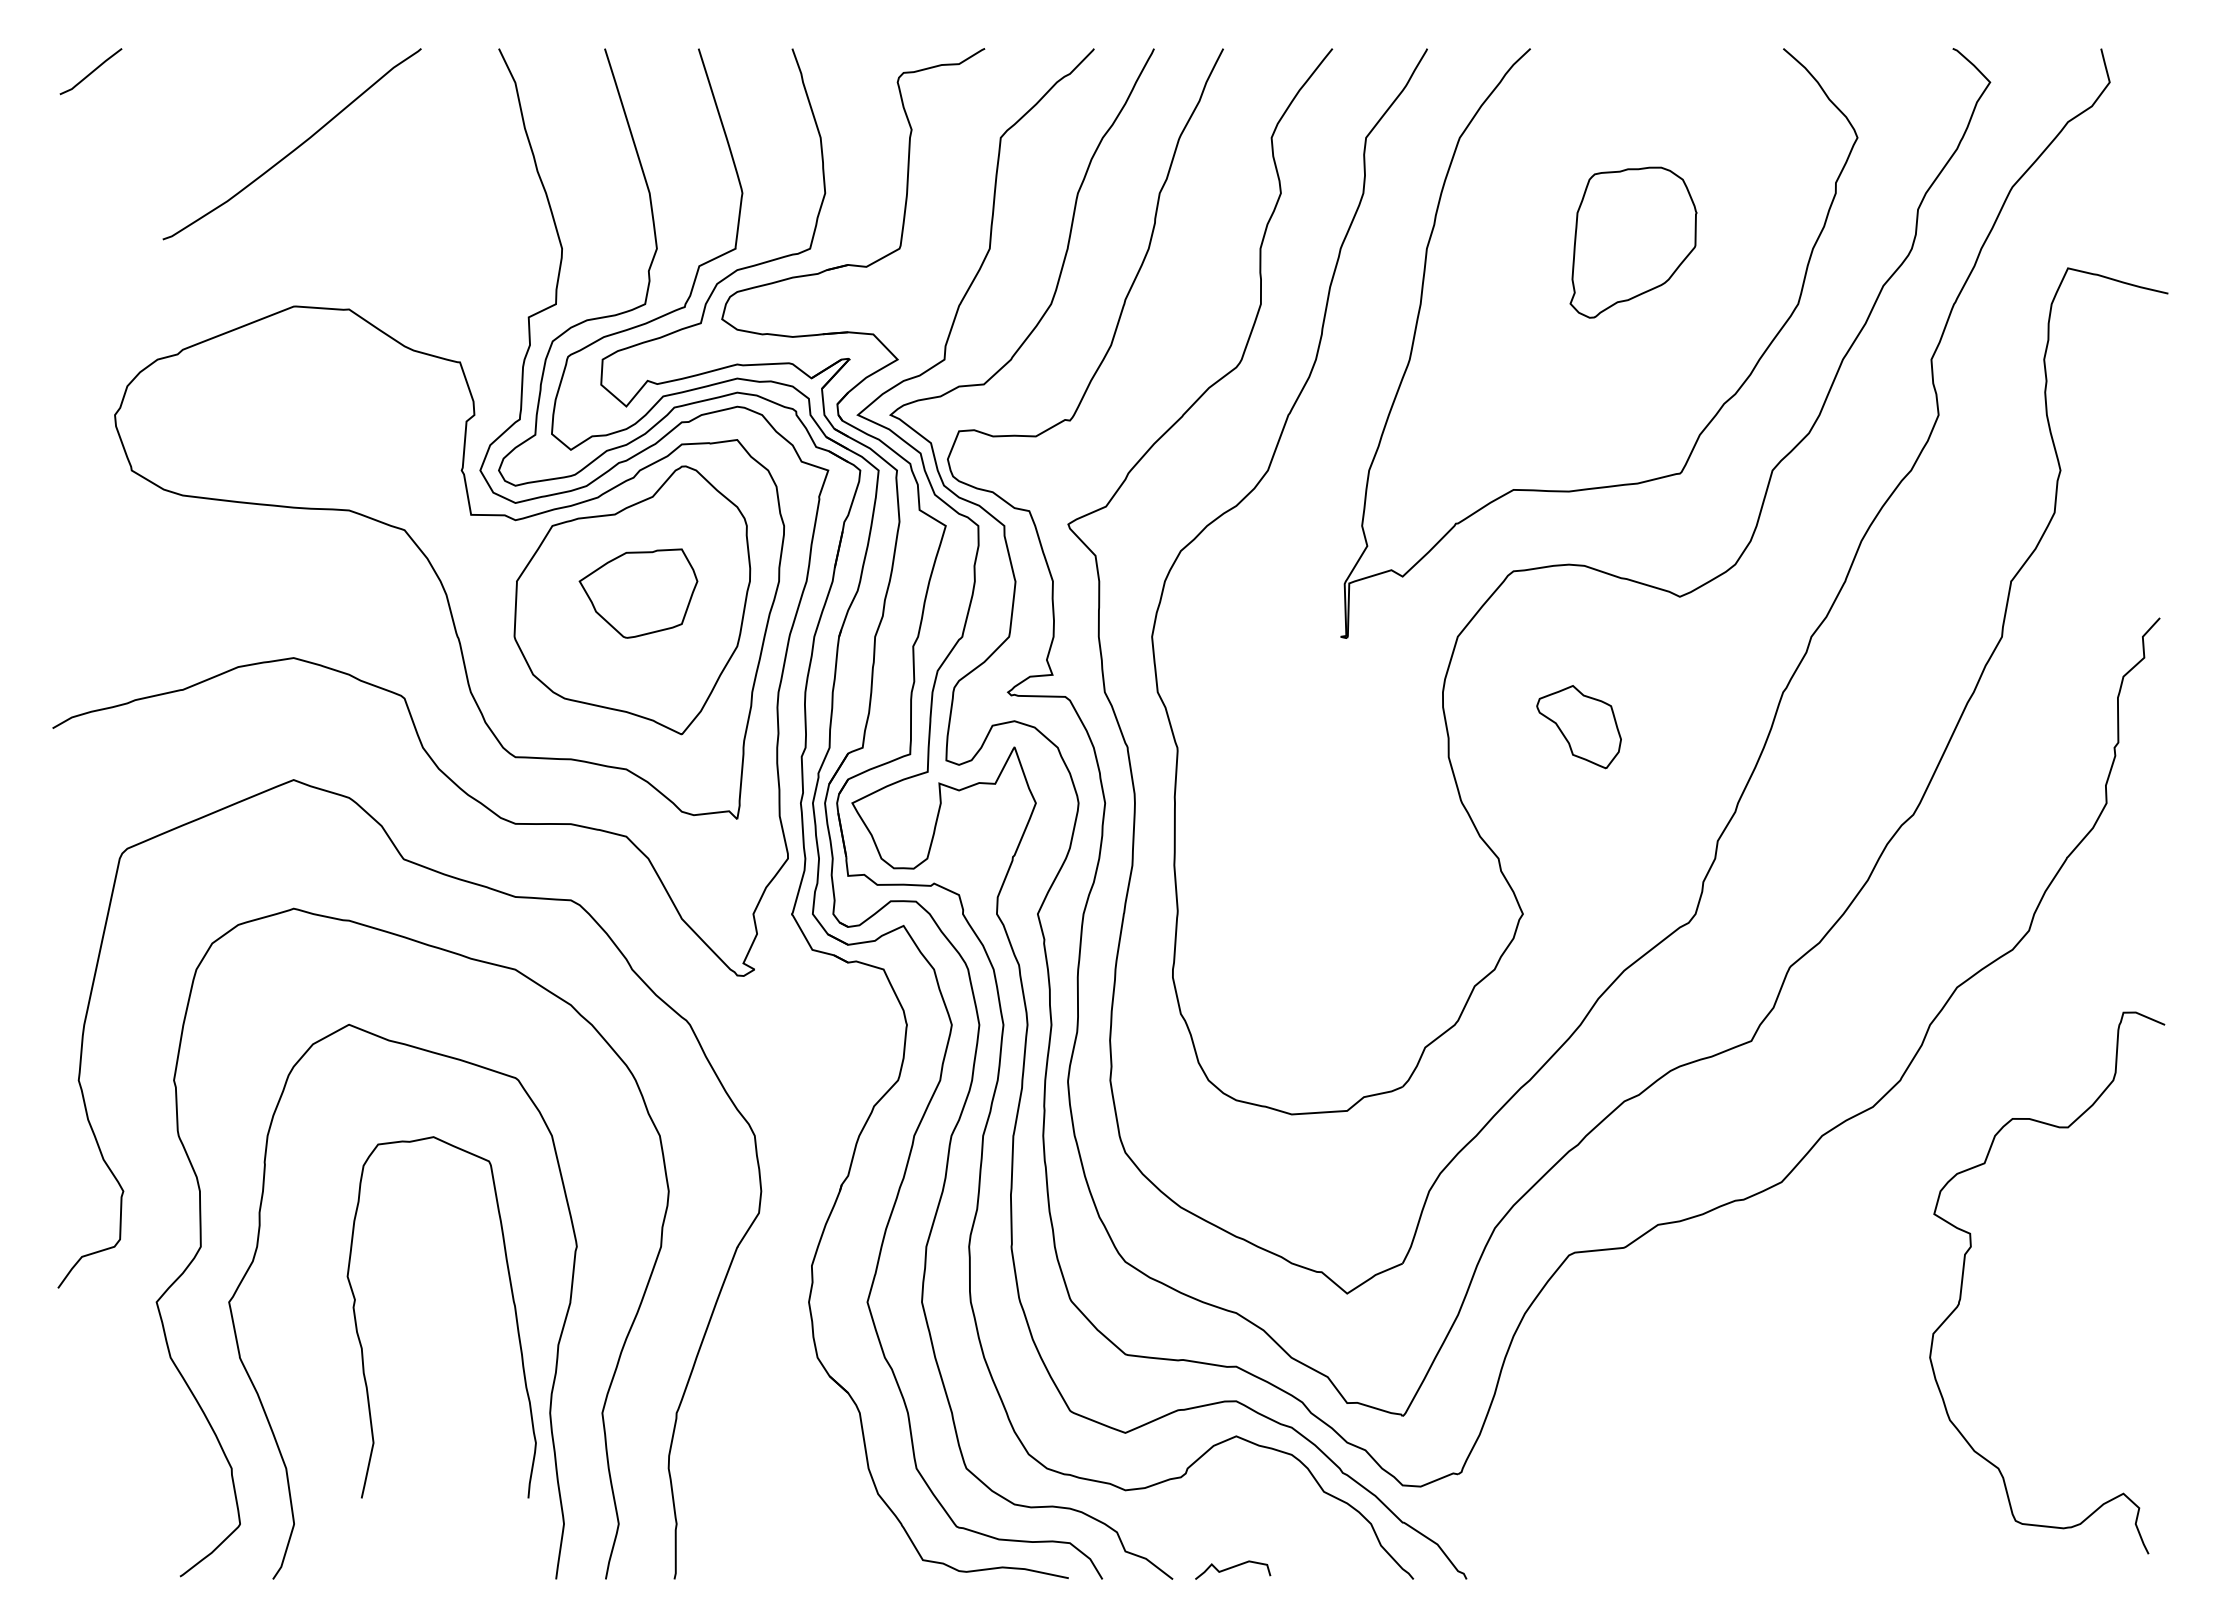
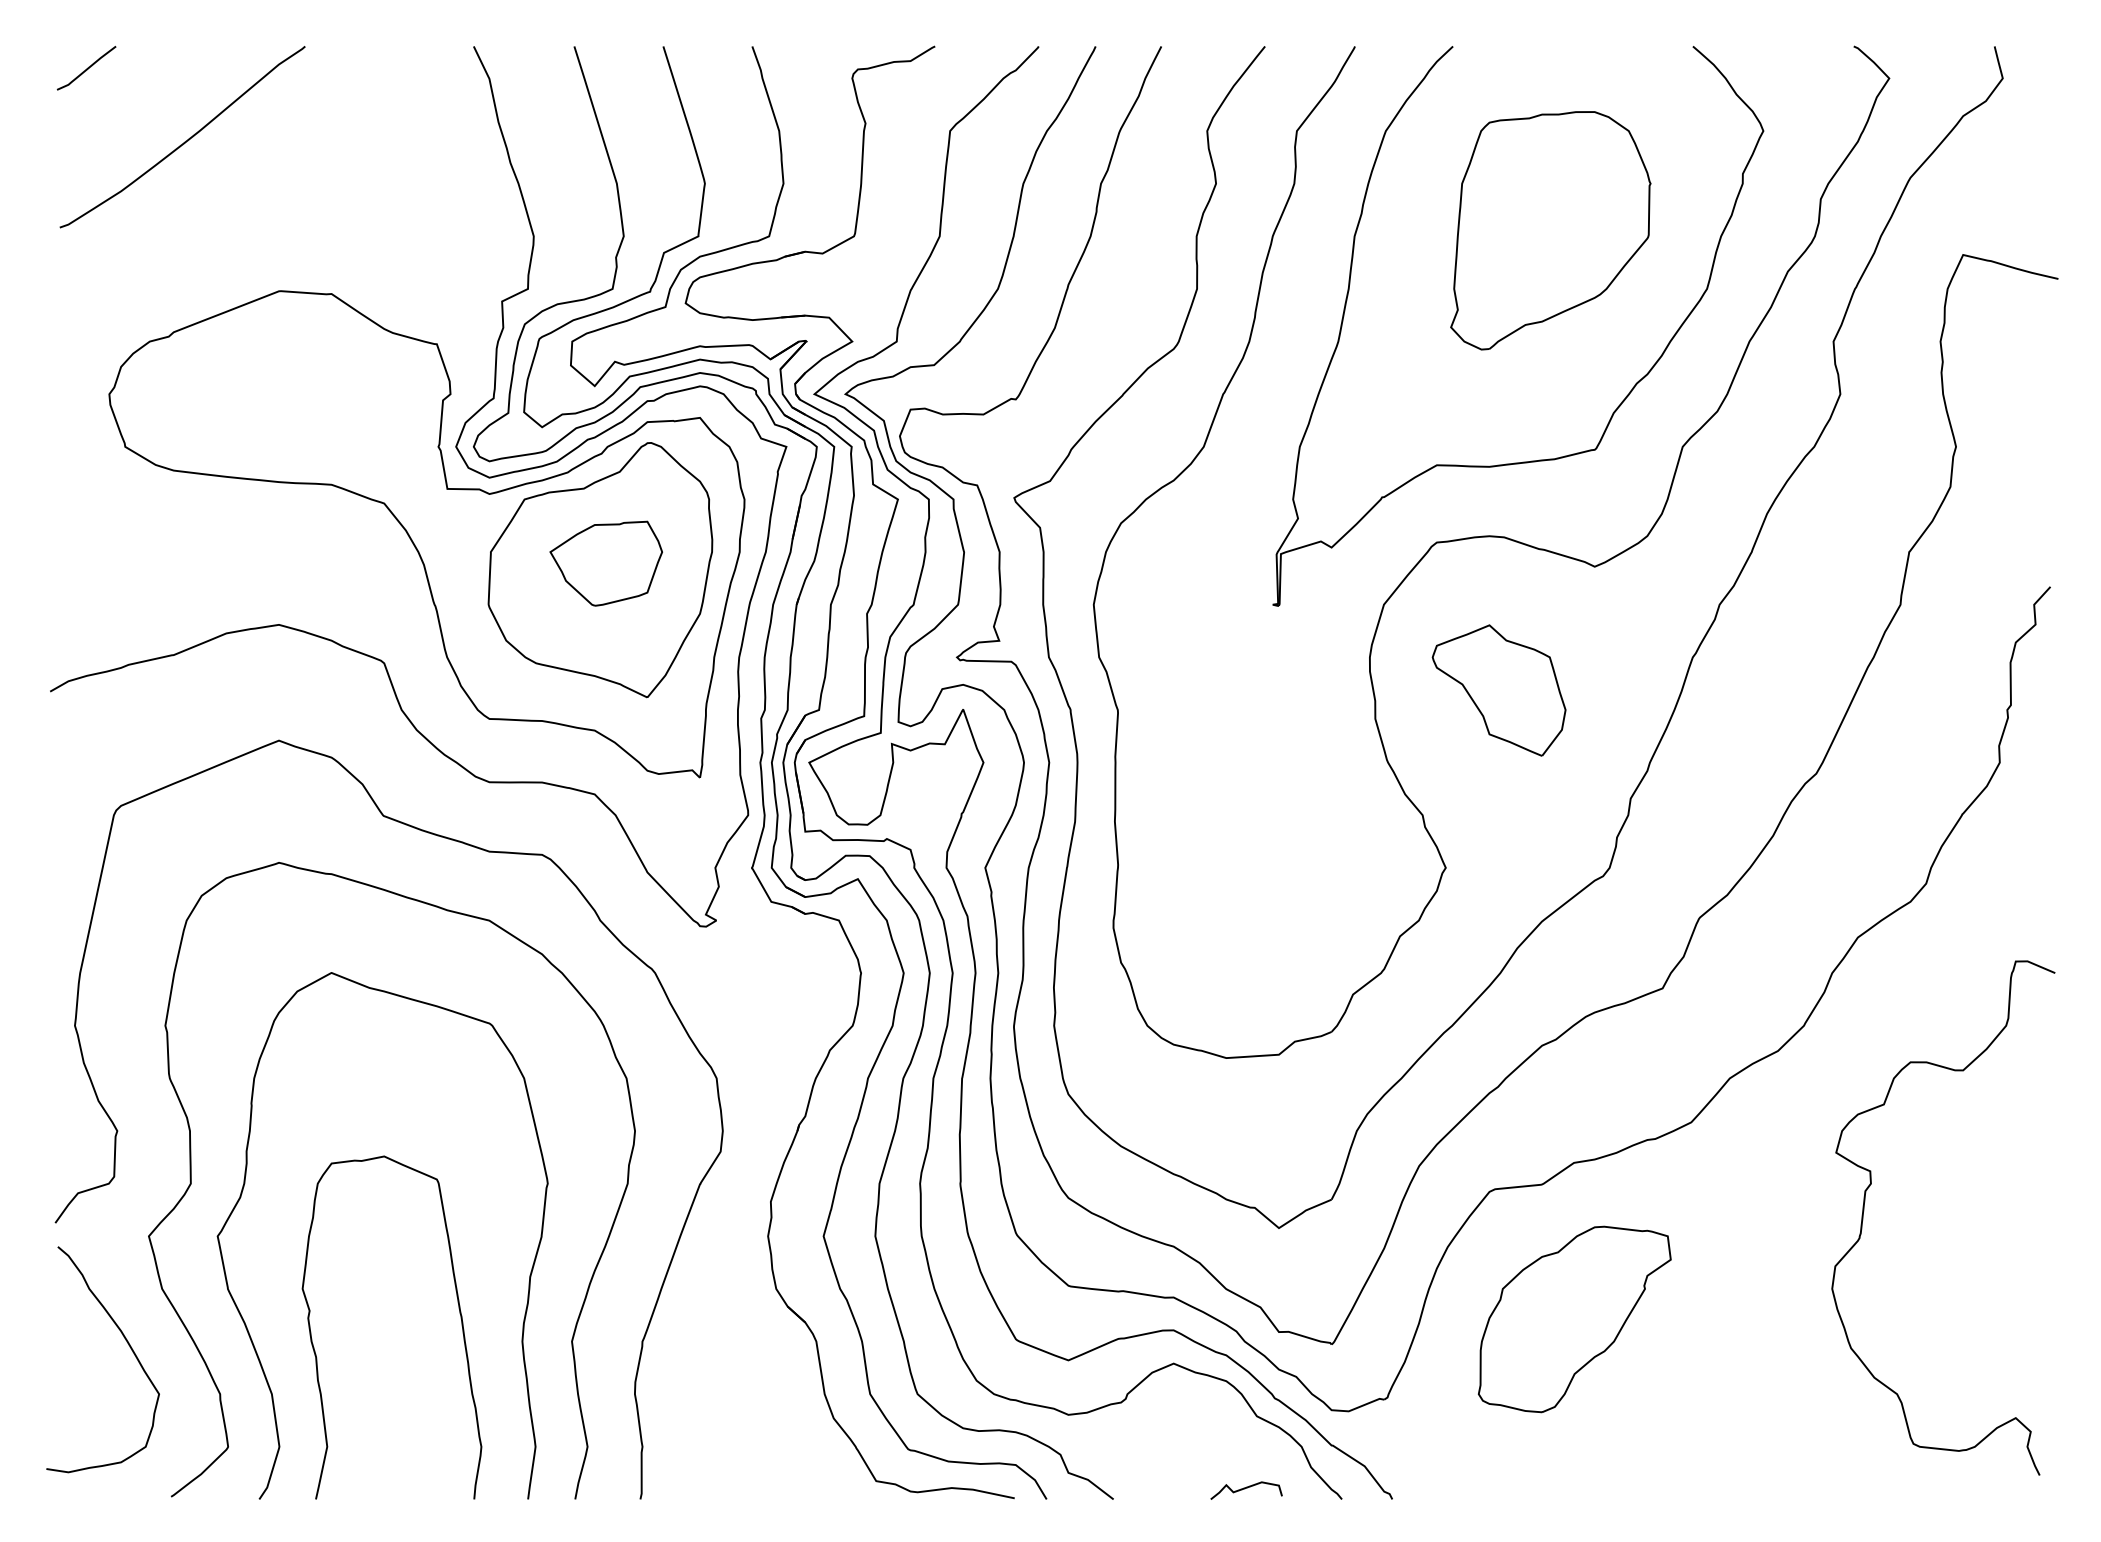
curve: (294, 148) -> (184, 141), moved
part: (1633, 242) -> (1550, 230), size x1.67
part: (1578, 726) -> (1498, 689), size x1.67
curve: (512, 1301) -> (459, 1312), moved
part: (1658, 1389) -> (1574, 1319), added
curve: (133, 1414) -> (126, 1342), added
curve: (1232, 1568) -> (1246, 1489), moved

